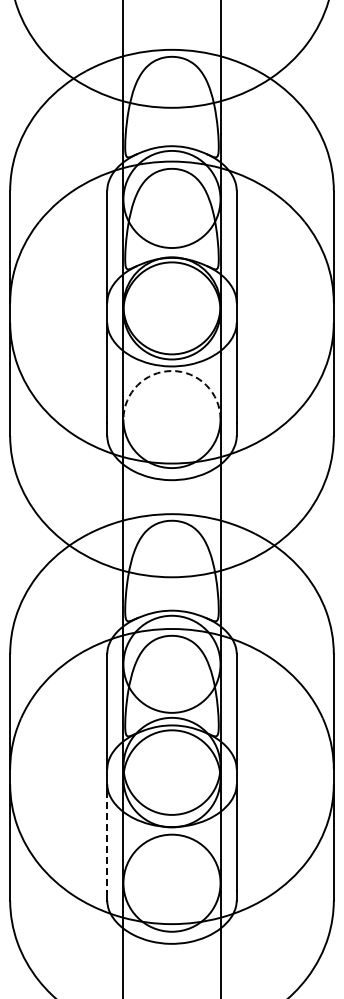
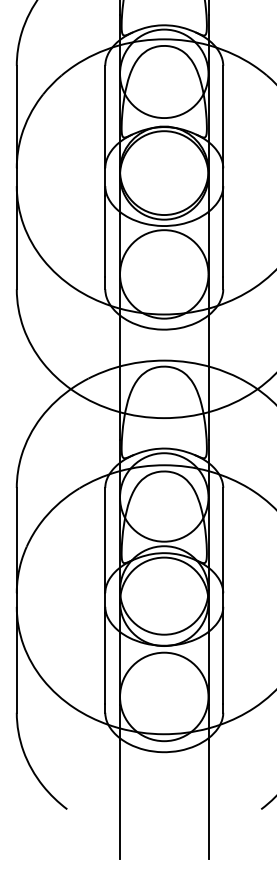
arc: (171, 371) -> (163, 230), dashed -> solid
line: (107, 840) -> (105, 658), dashed -> solid

